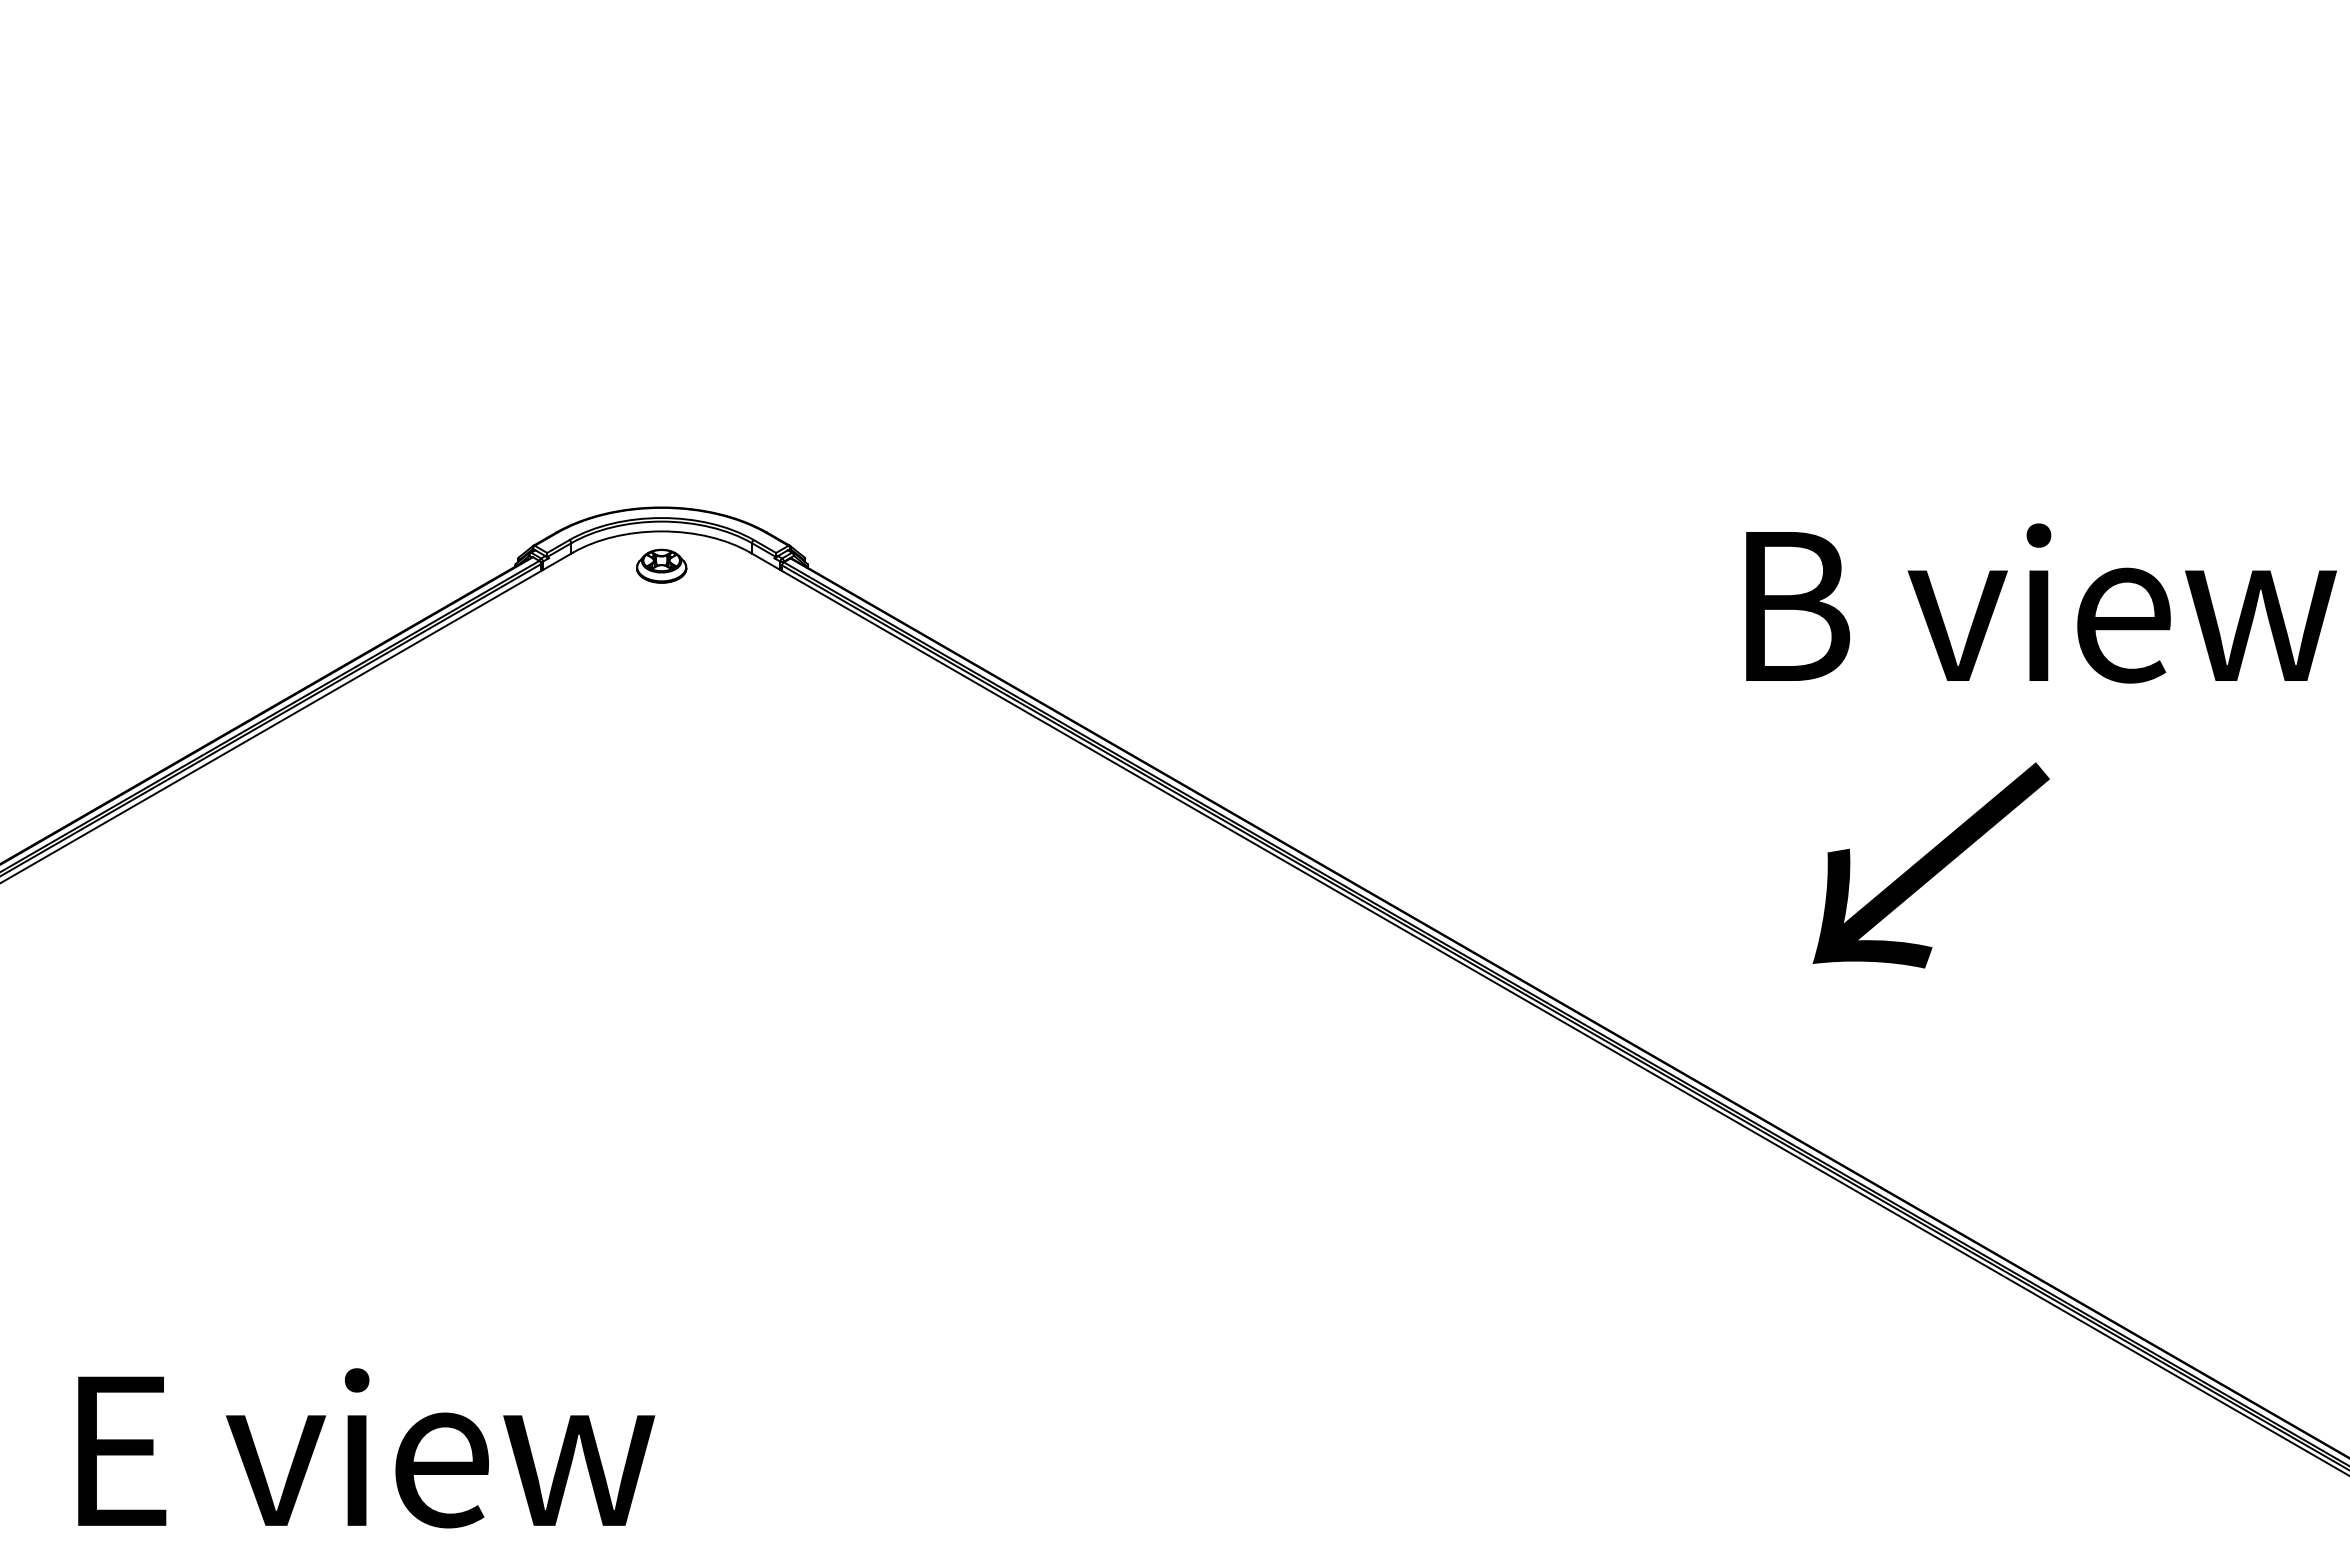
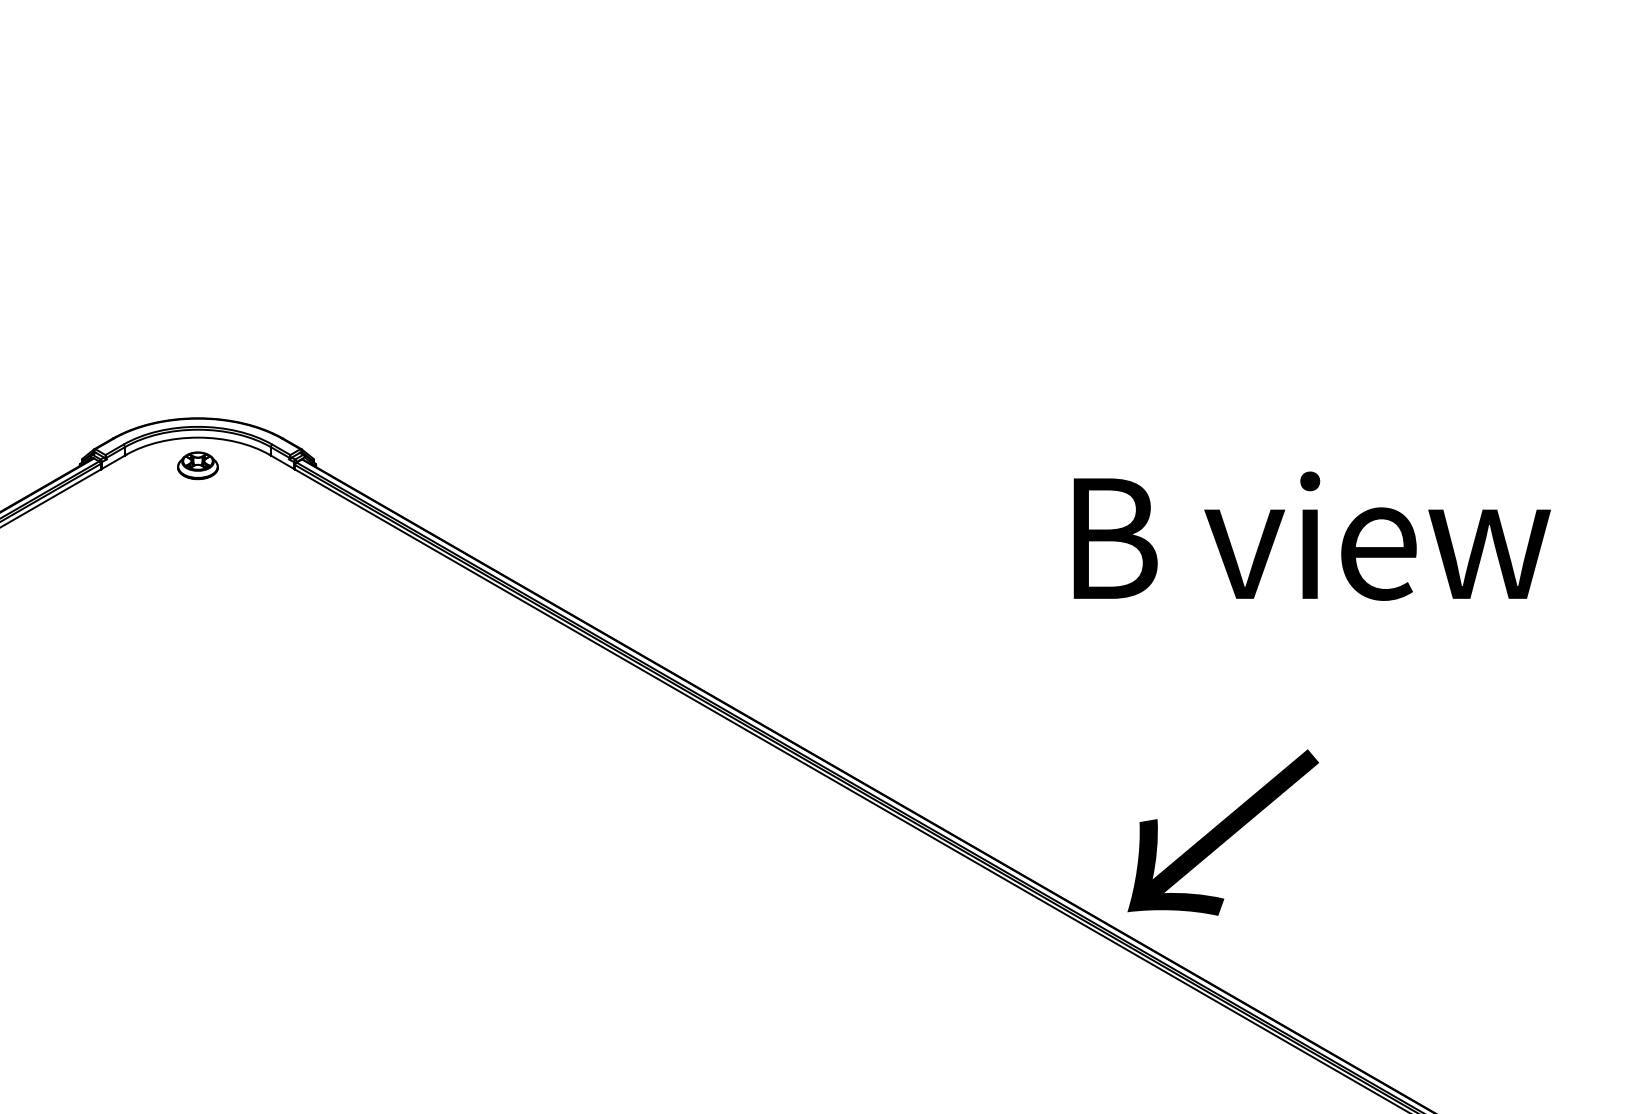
text: (2041, 603) -> (1312, 536), moved
text: (1930, 865) -> (1222, 832), moved

